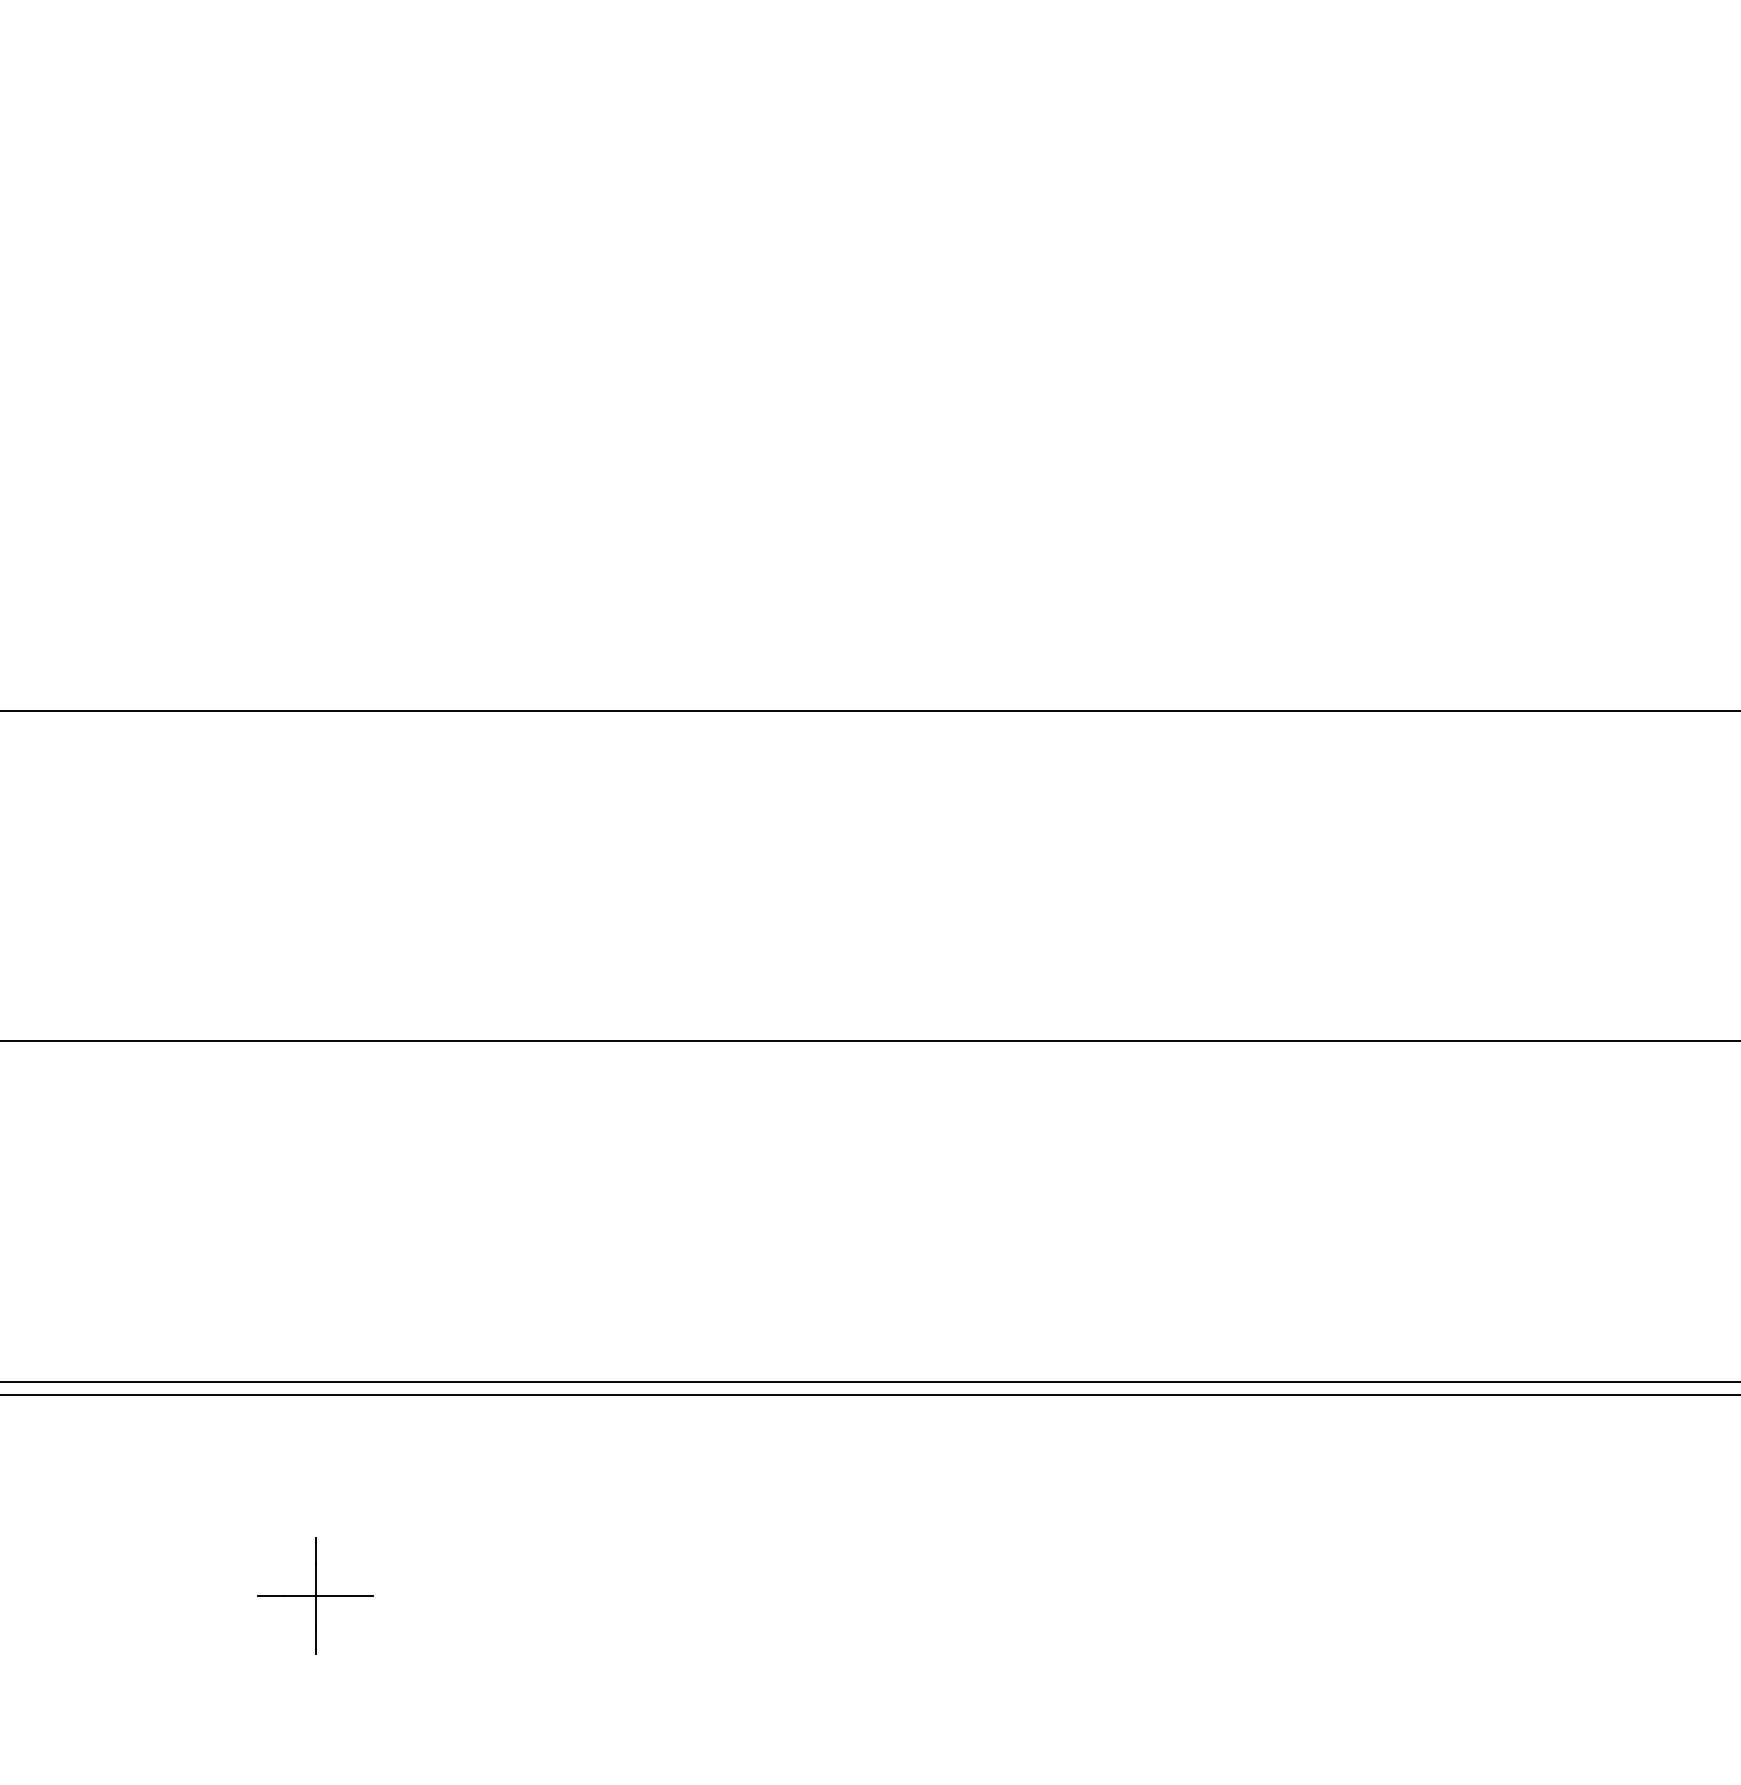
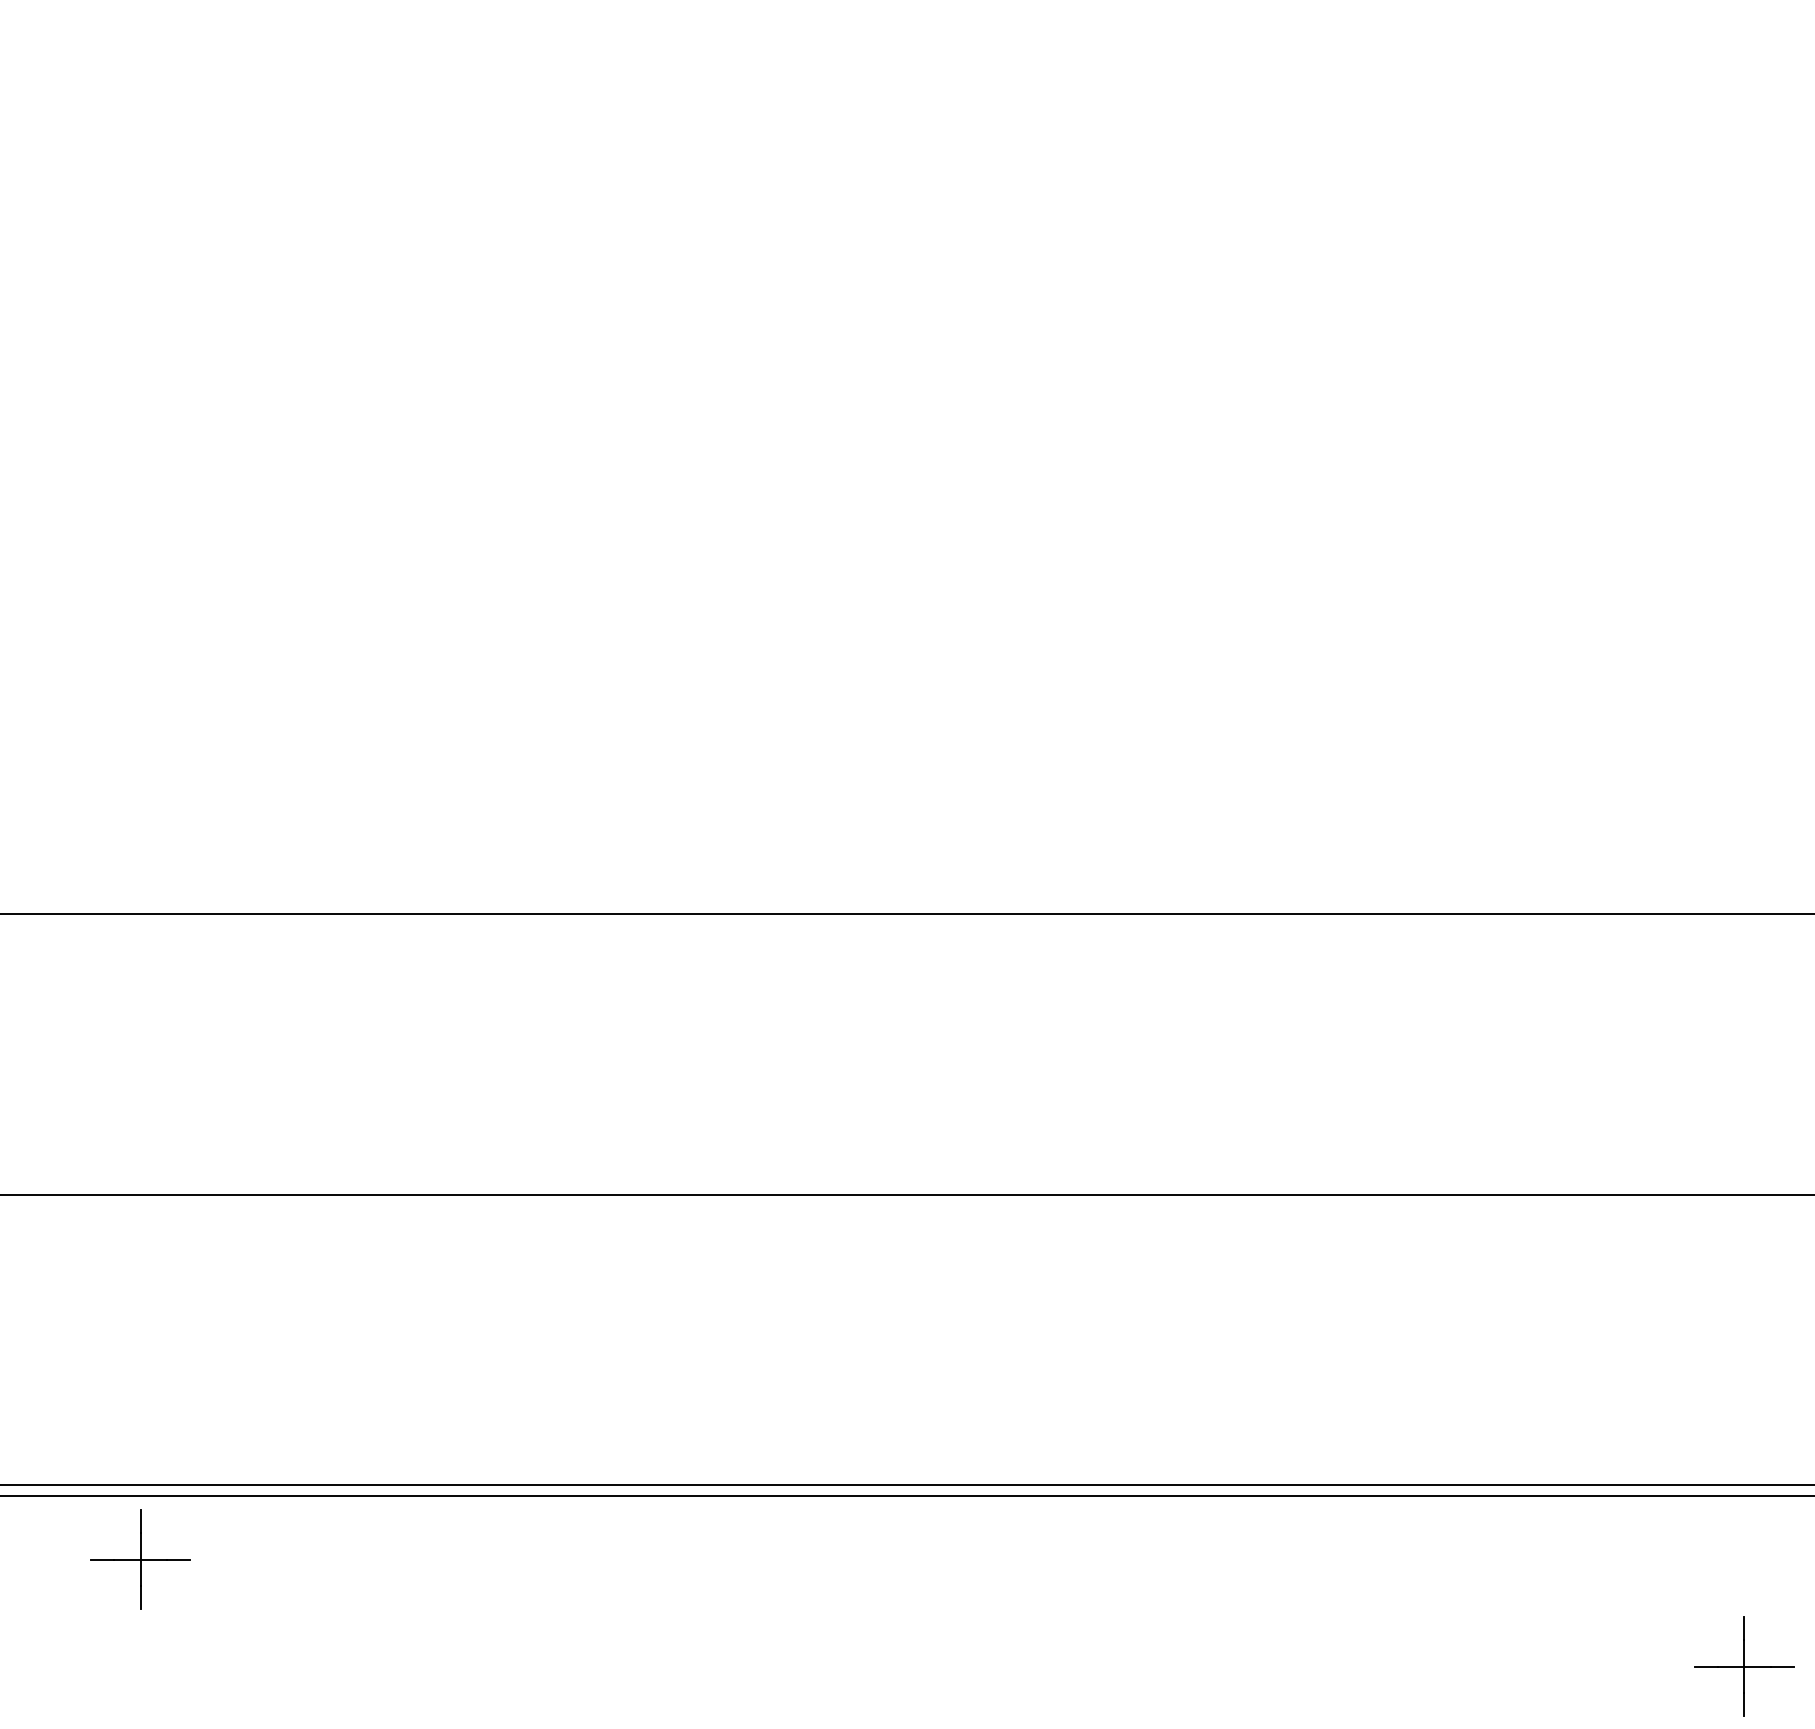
part: (315, 1595) -> (140, 1559), moved

